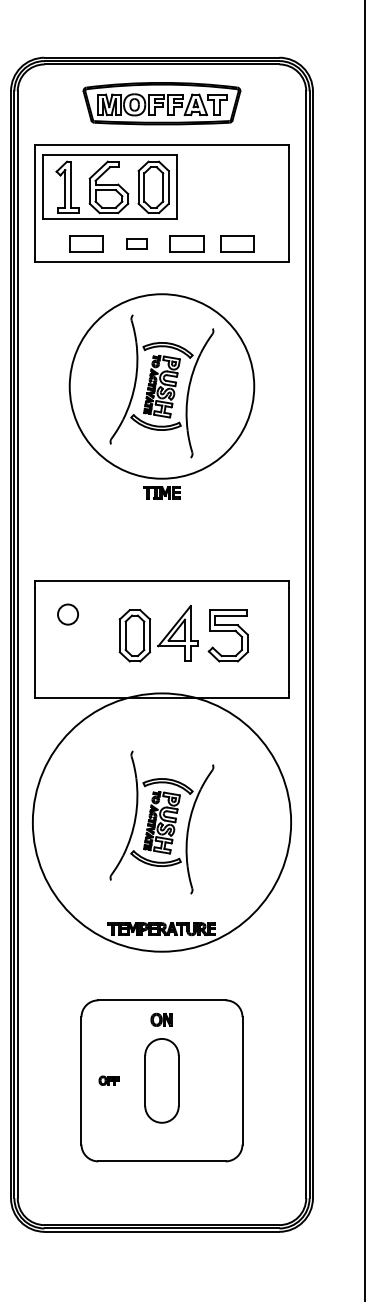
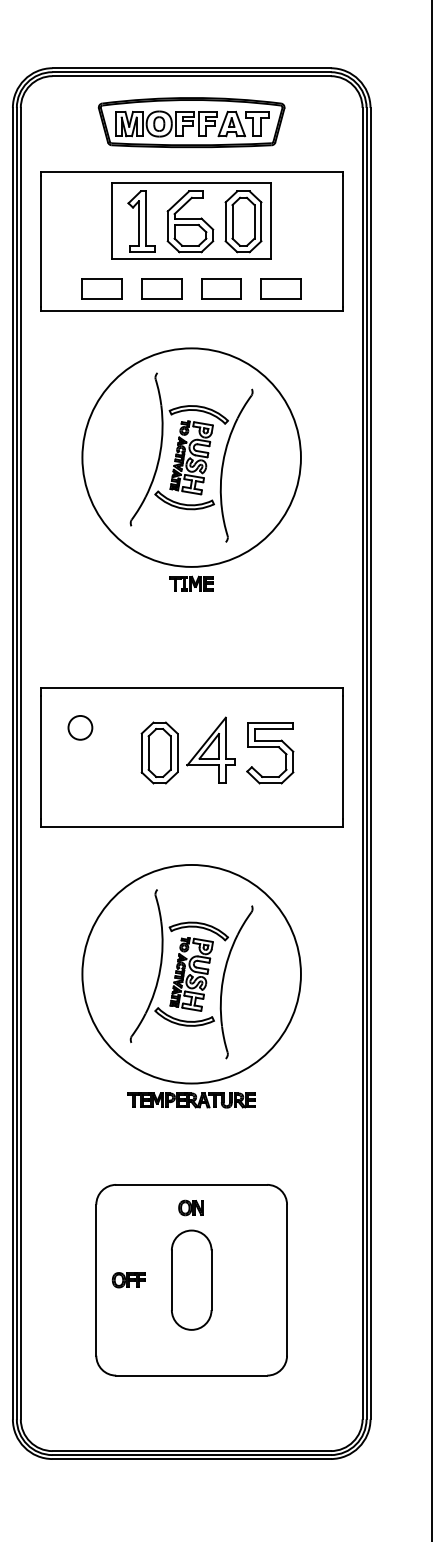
part: (109, 186) -> (191, 220), moved
part: (136, 243) -> (161, 288), size x1.67
circle: (161, 822) -> (191, 974), size x0.71
part: (108, 1080) -> (128, 1279), size x1.43

